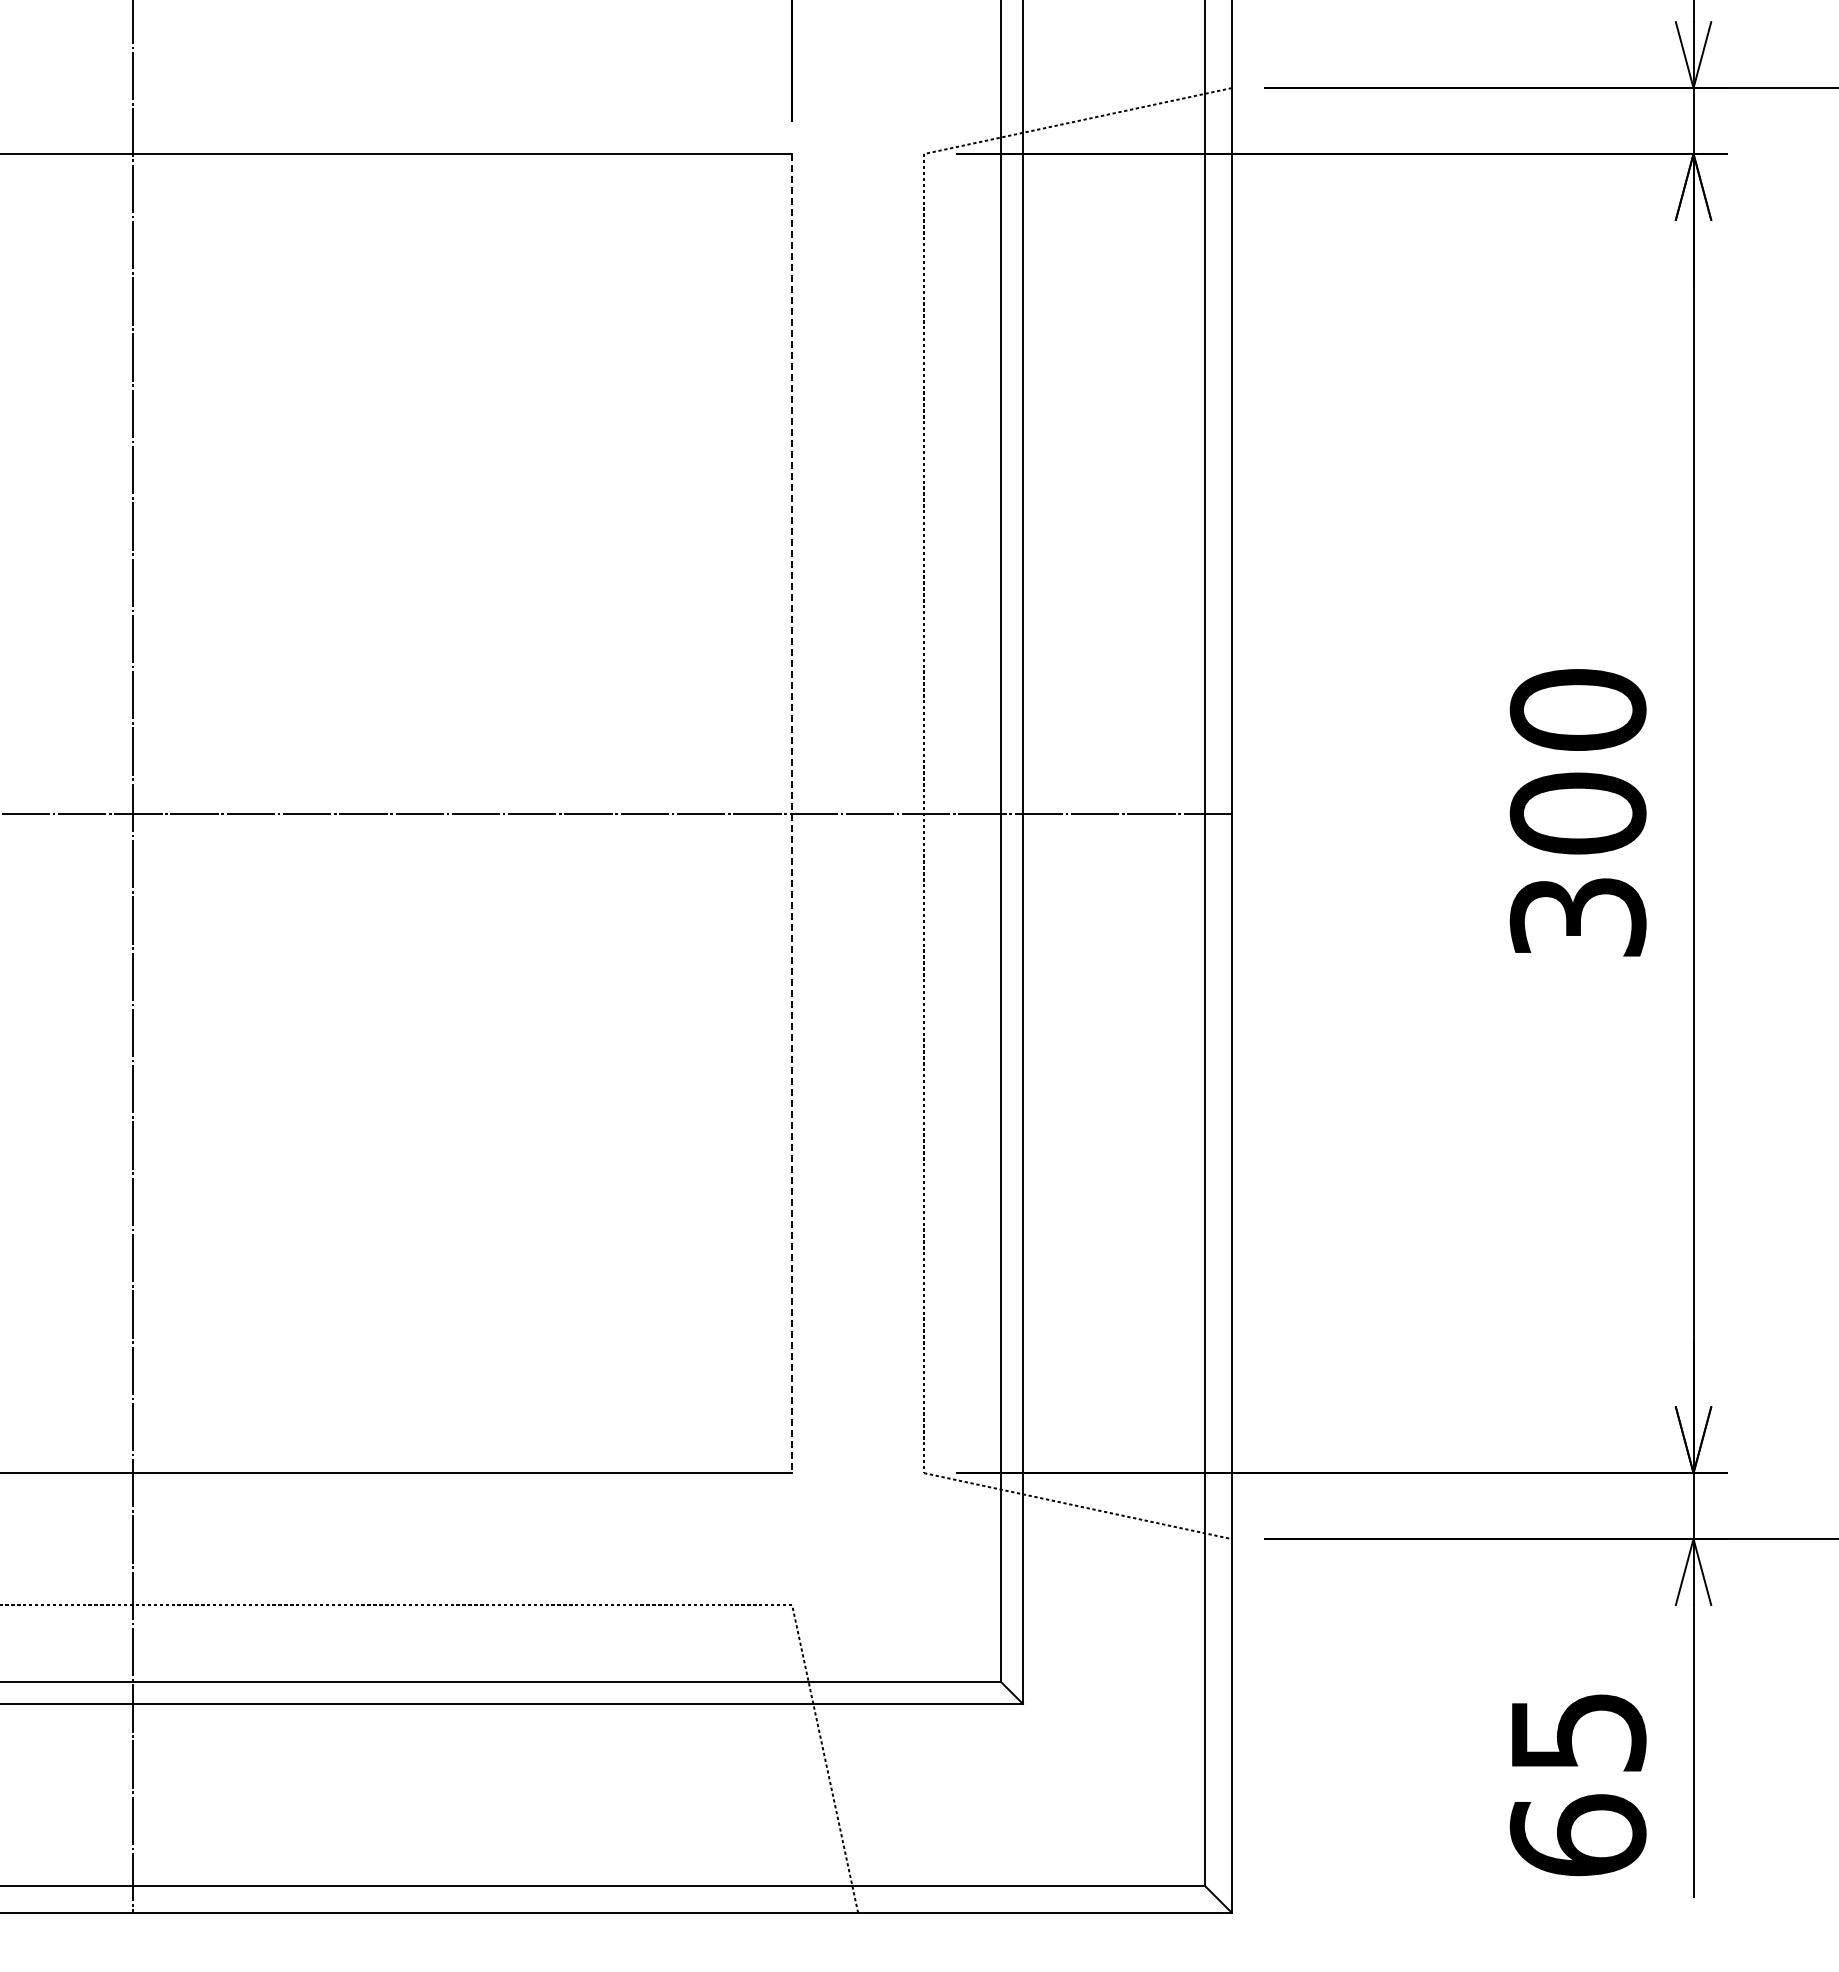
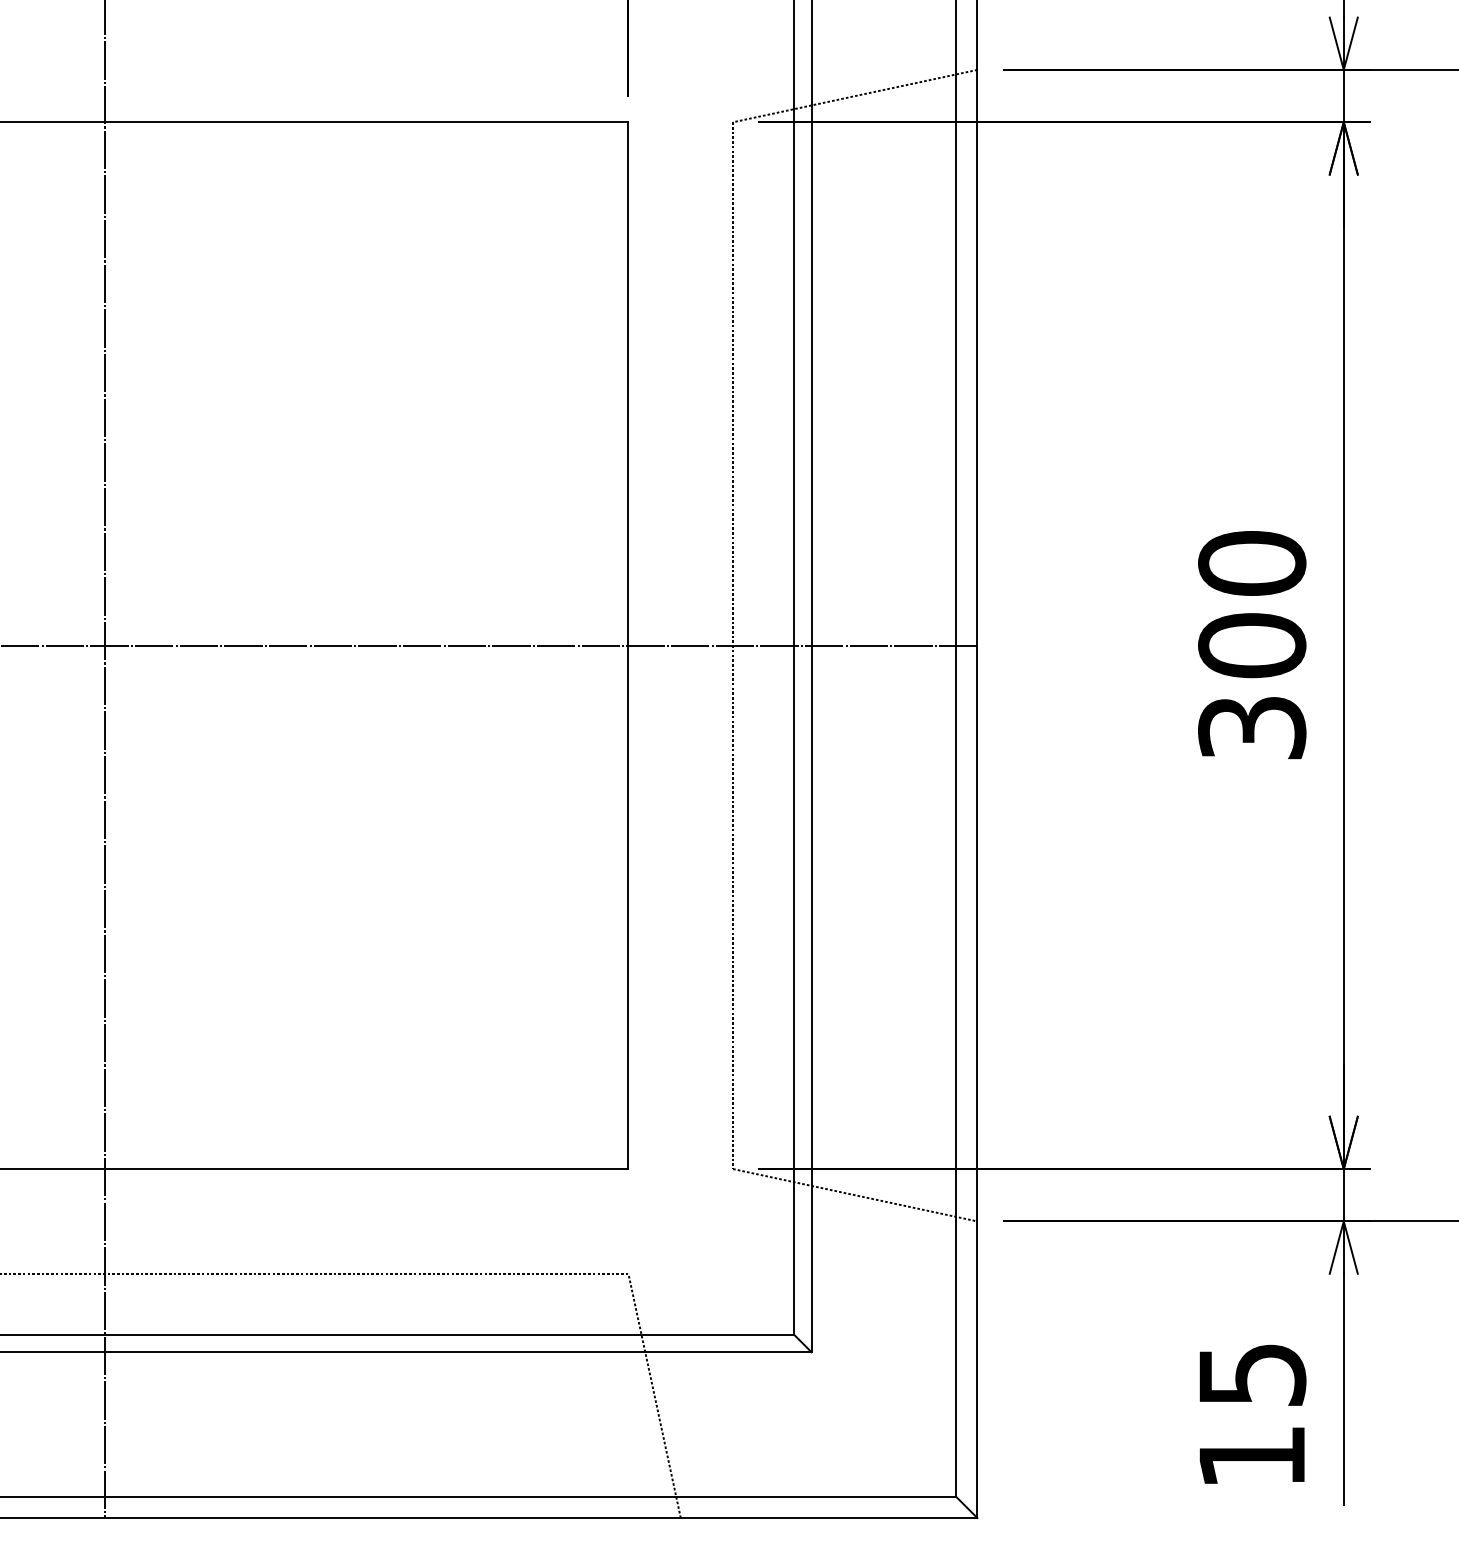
line: (792, 813) -> (628, 645), dashed -> solid
text: (1577, 1835) -> (1251, 1456), 65 -> 15

